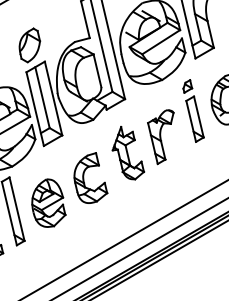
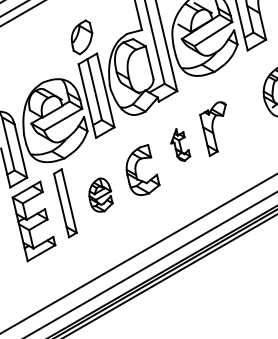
part: (193, 110) -> (245, 102), removed
part: (128, 152) -> (180, 144), size x0.6
part: (48, 202) -> (100, 194), size x0.7

